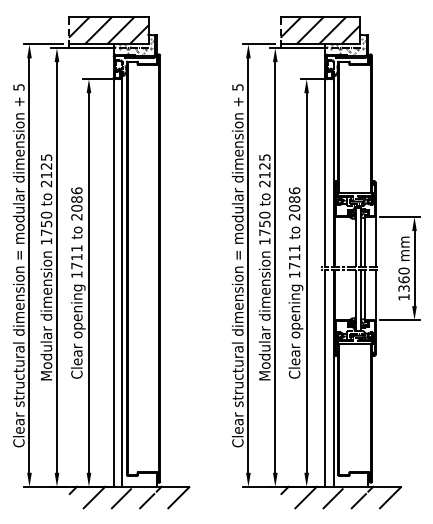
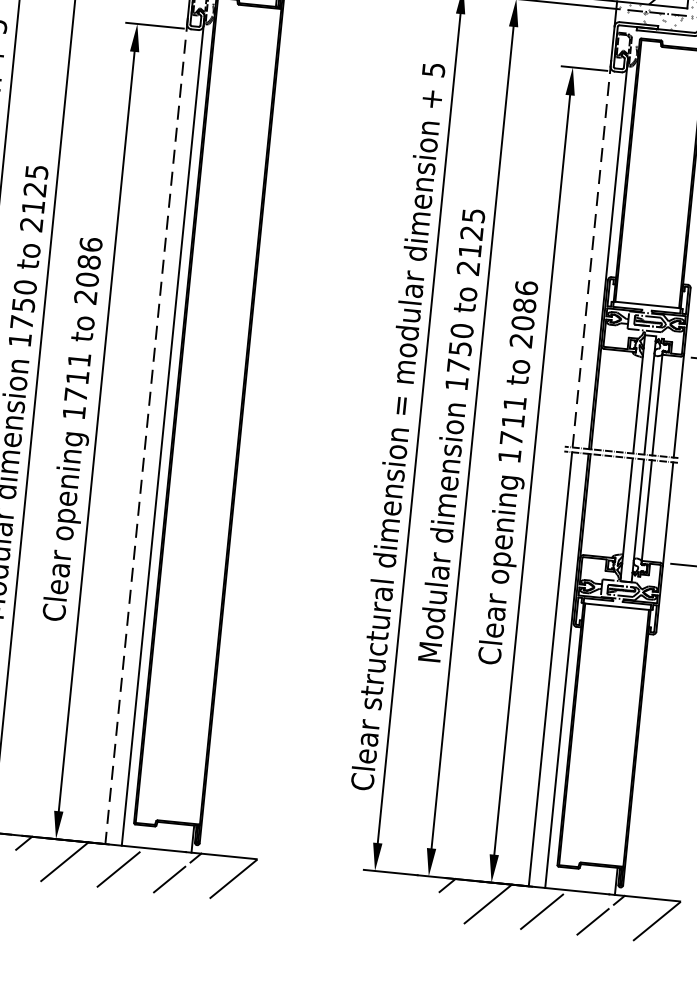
line: (325, 170) -> (592, 253), solid -> dashed
line: (113, 280) -> (146, 431), solid -> dashed

